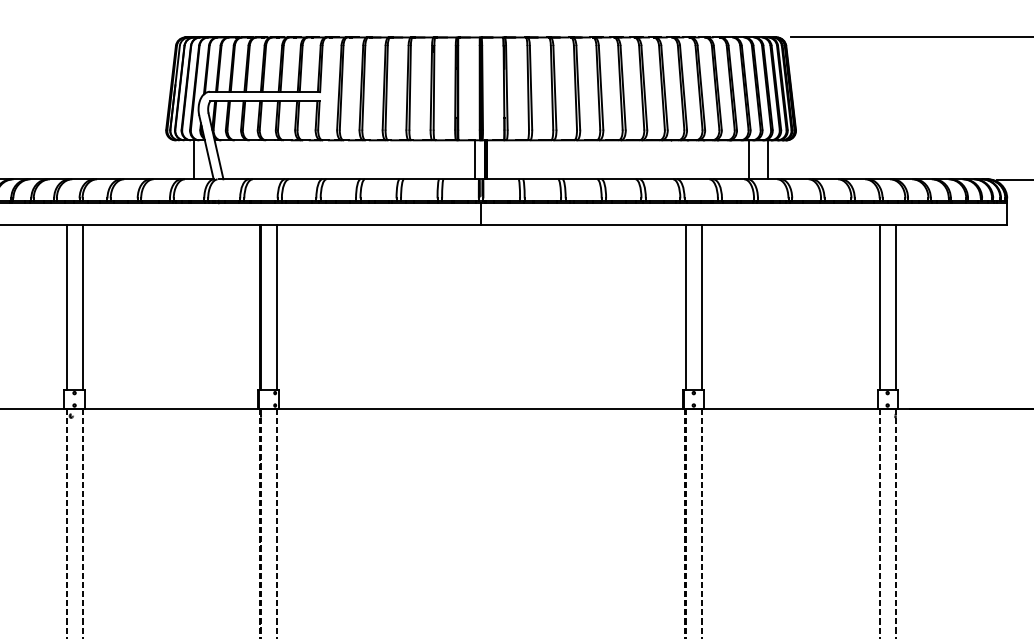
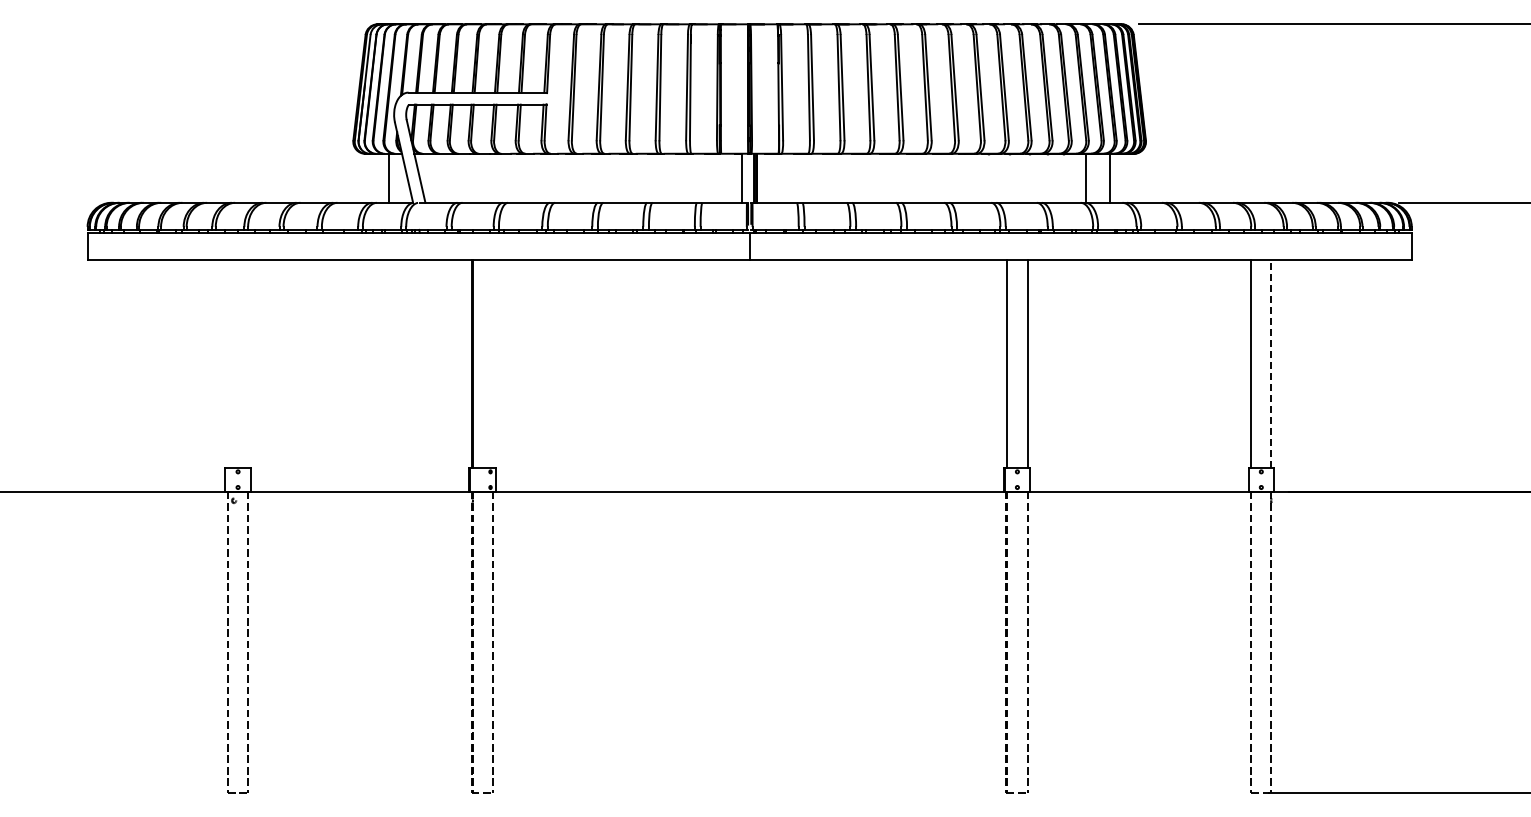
line: (66, 306) -> (227, 363), removed
line: (82, 306) -> (248, 363), removed
line: (276, 306) -> (492, 363), removed
line: (895, 306) -> (1271, 363), solid -> dashed

